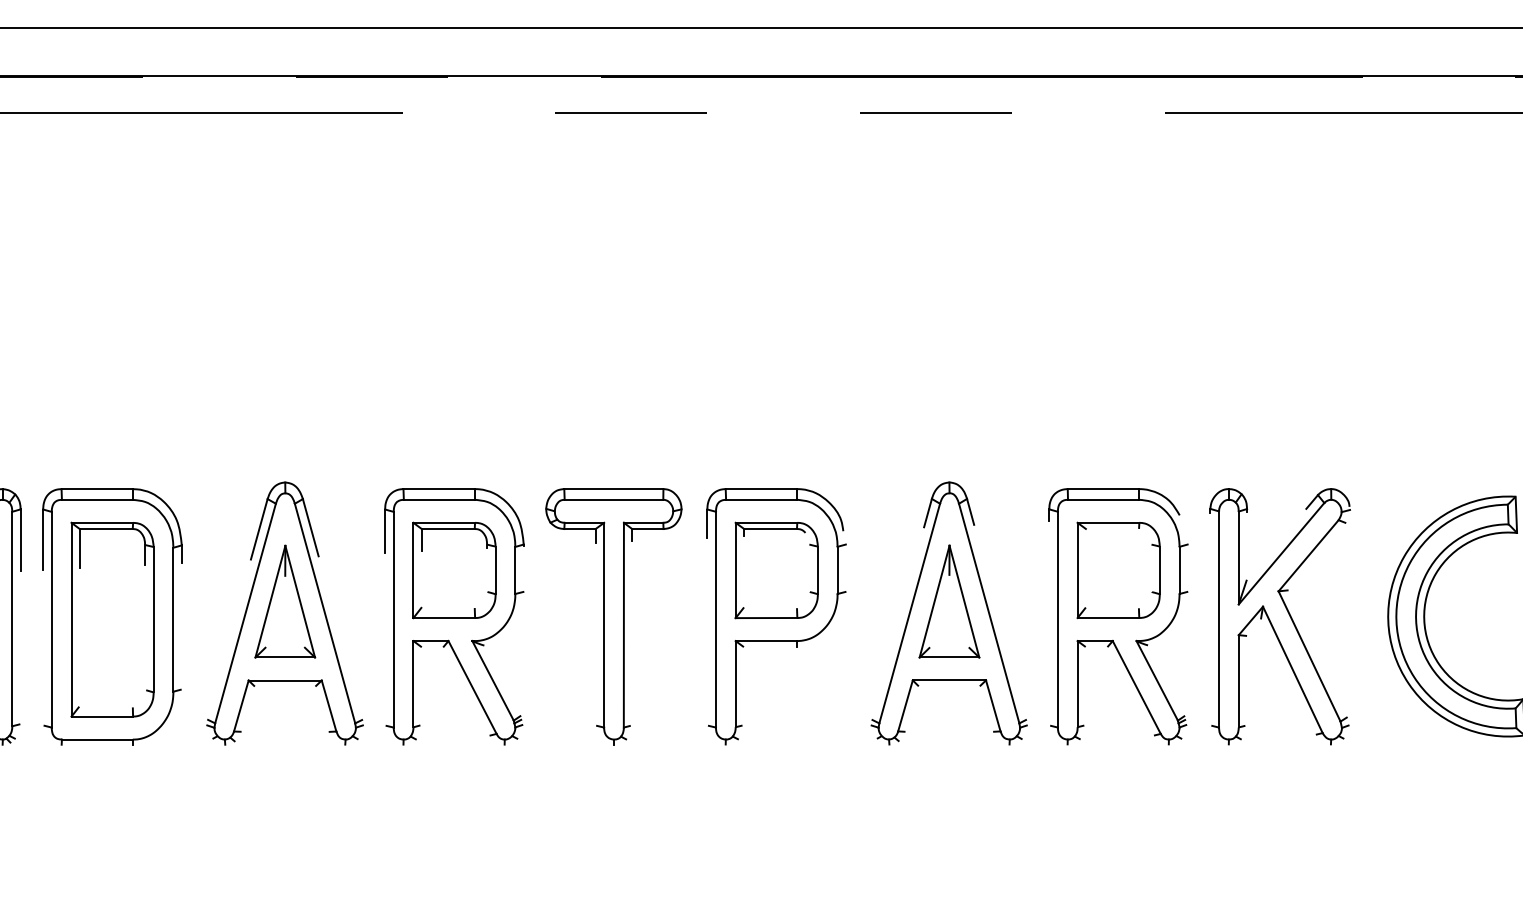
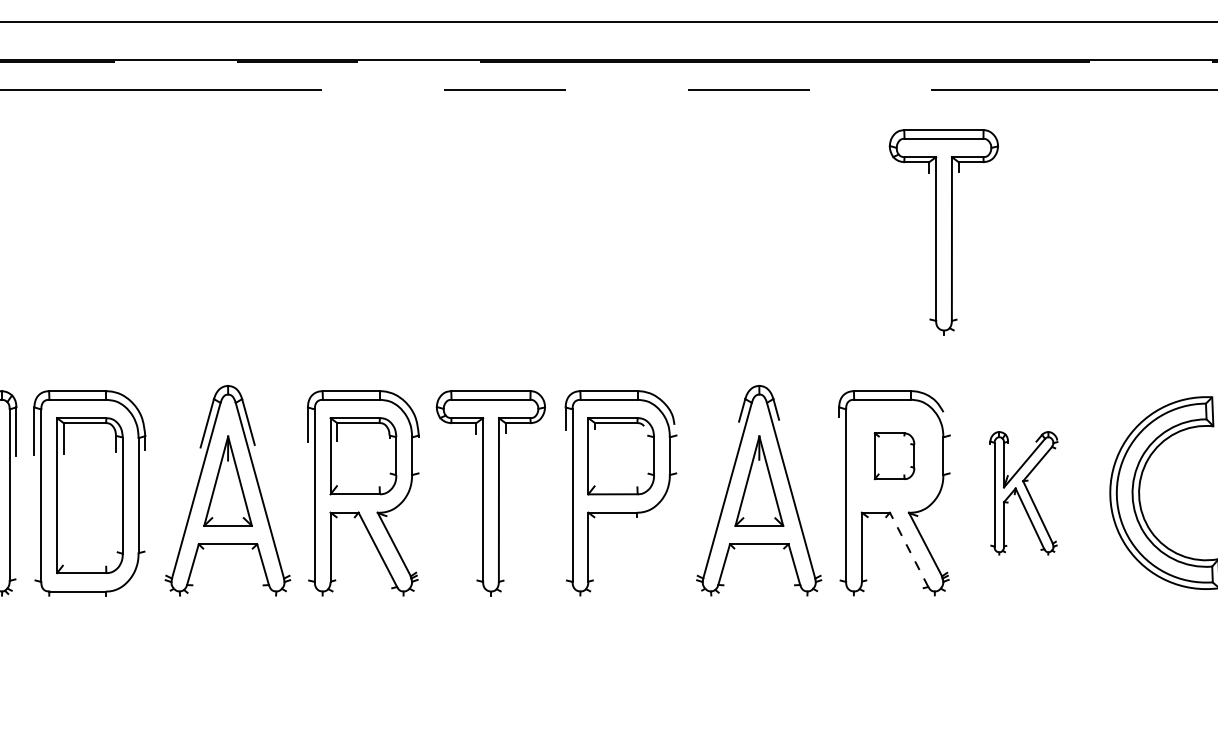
part: (1179, 290) -> (943, 232), added
part: (1118, 570) -> (894, 456), size x0.6
part: (1279, 617) -> (1023, 493), size x0.6
line: (1137, 687) -> (909, 549), solid -> dashed

